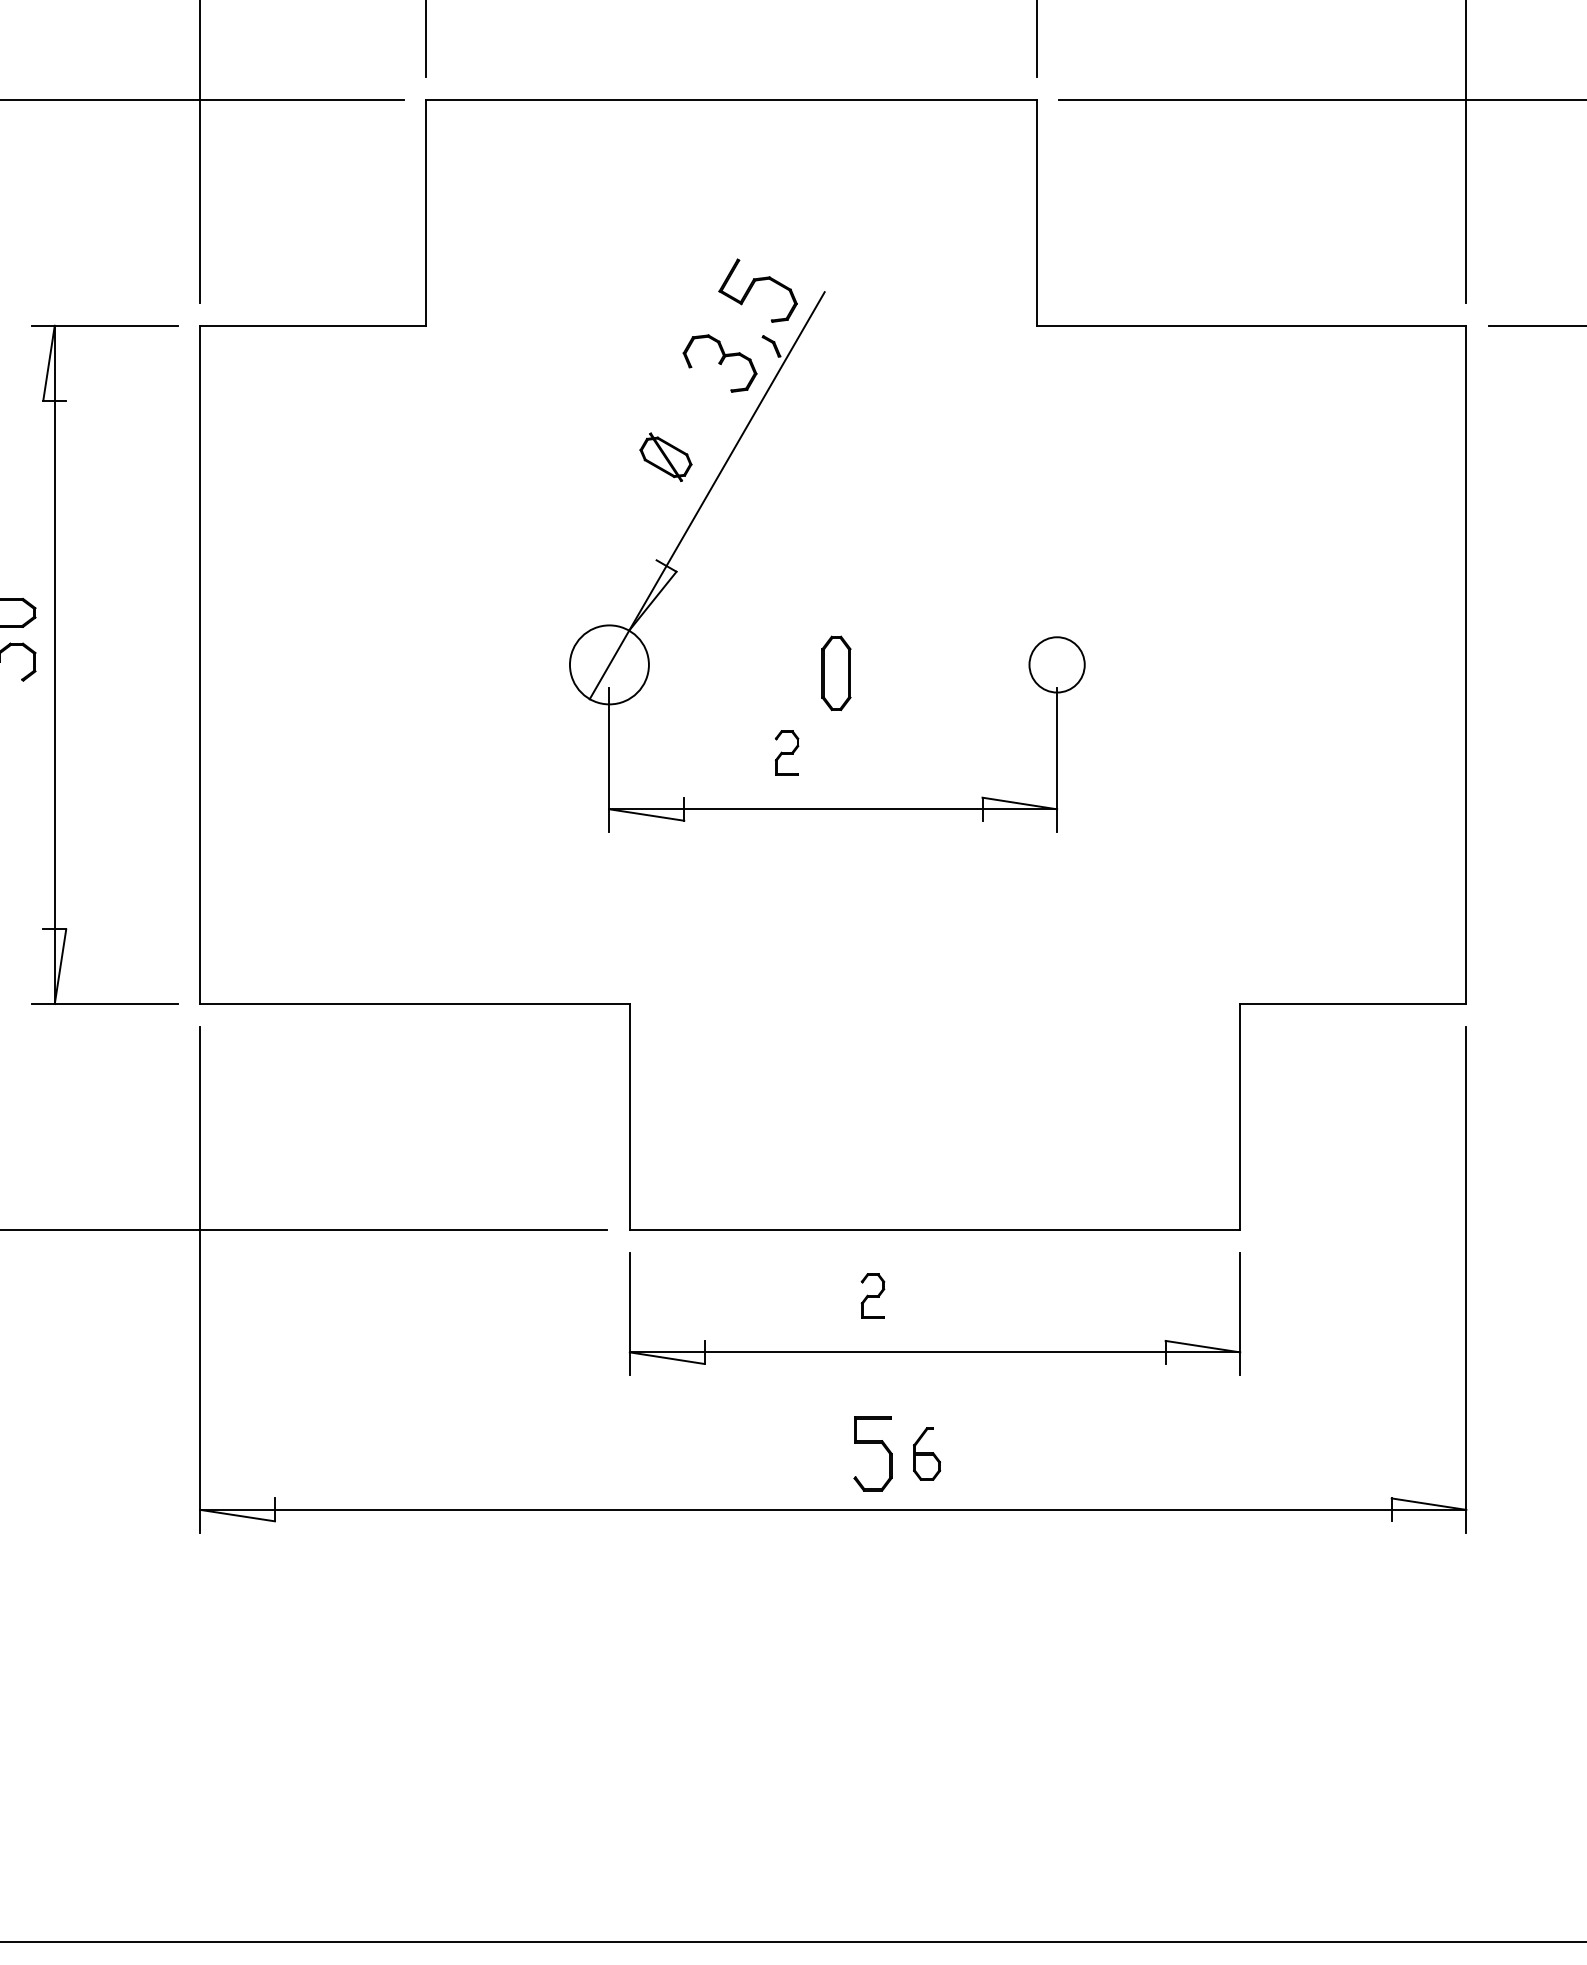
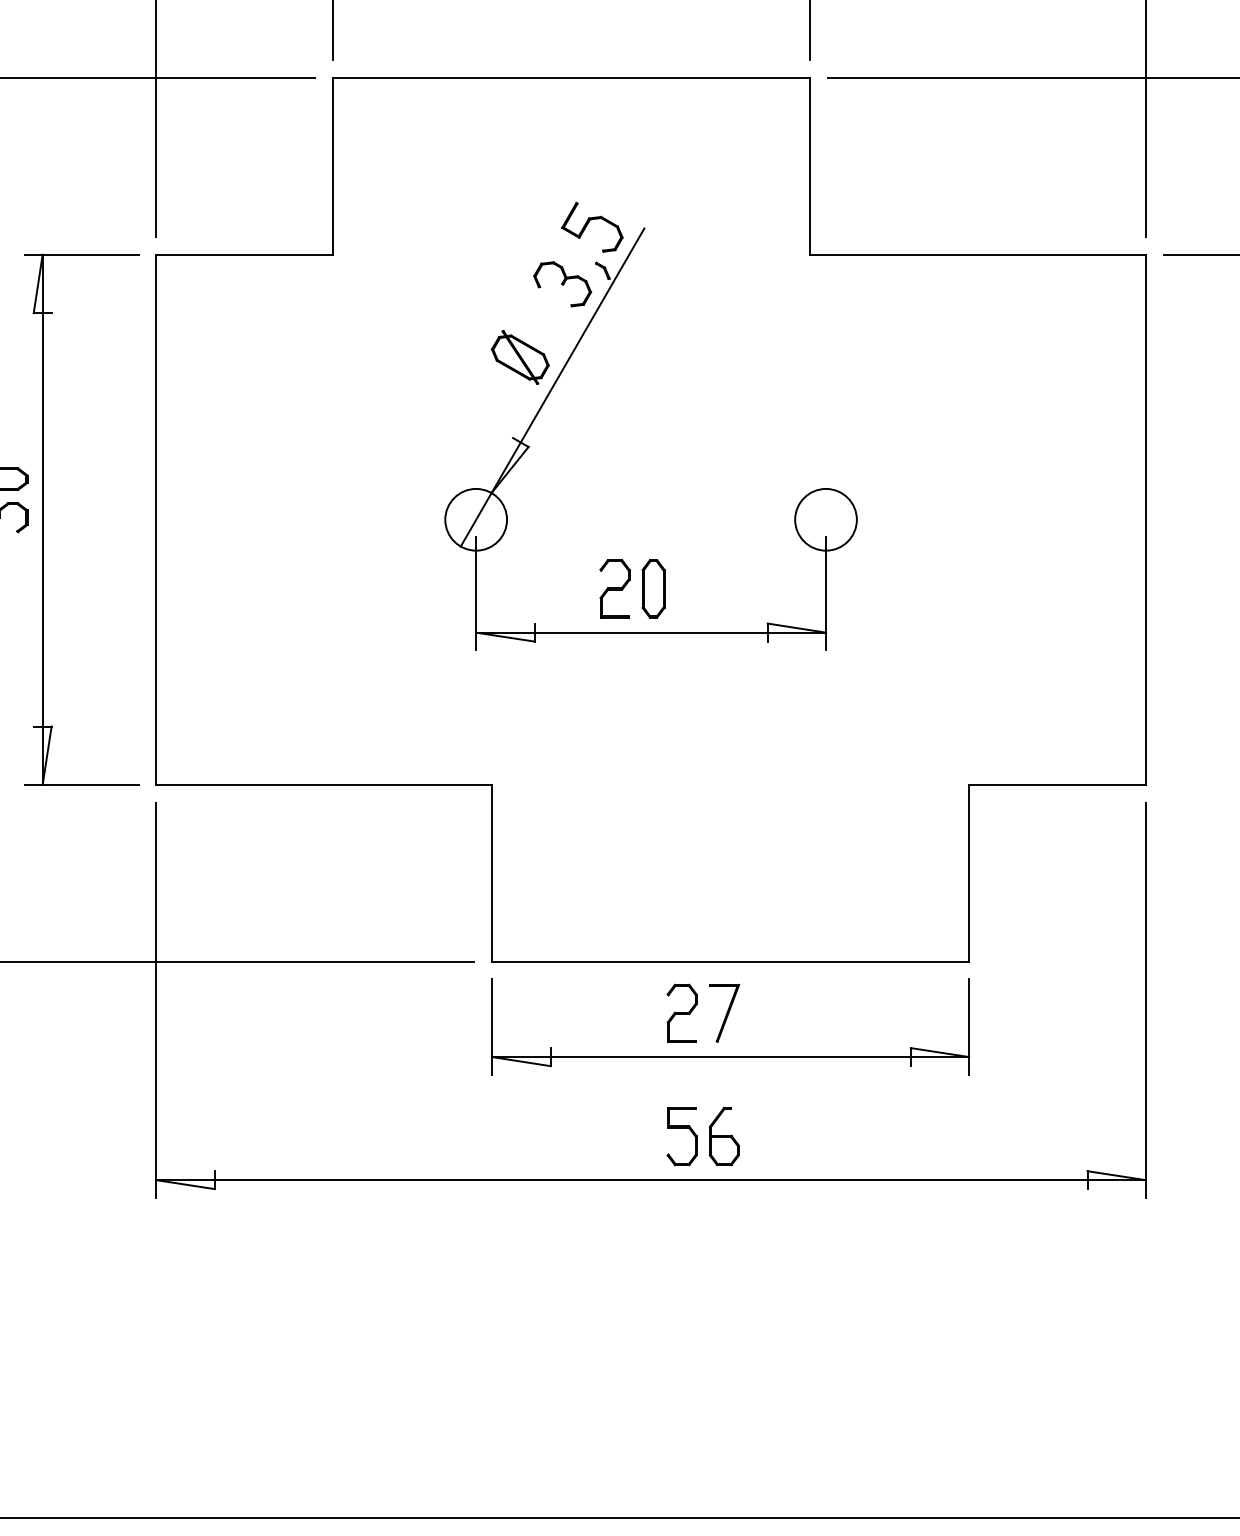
part: (665, 457) -> (519, 357), size x1.43
circle: (1056, 664) -> (825, 519), size x1.43
part: (836, 673) -> (653, 589), moved
part: (786, 752) -> (614, 588), size x1.67
part: (872, 1295) -> (681, 1012), size x1.67
part: (927, 1296) -> (724, 1013), added
part: (926, 1453) -> (723, 1136), size x1.43

